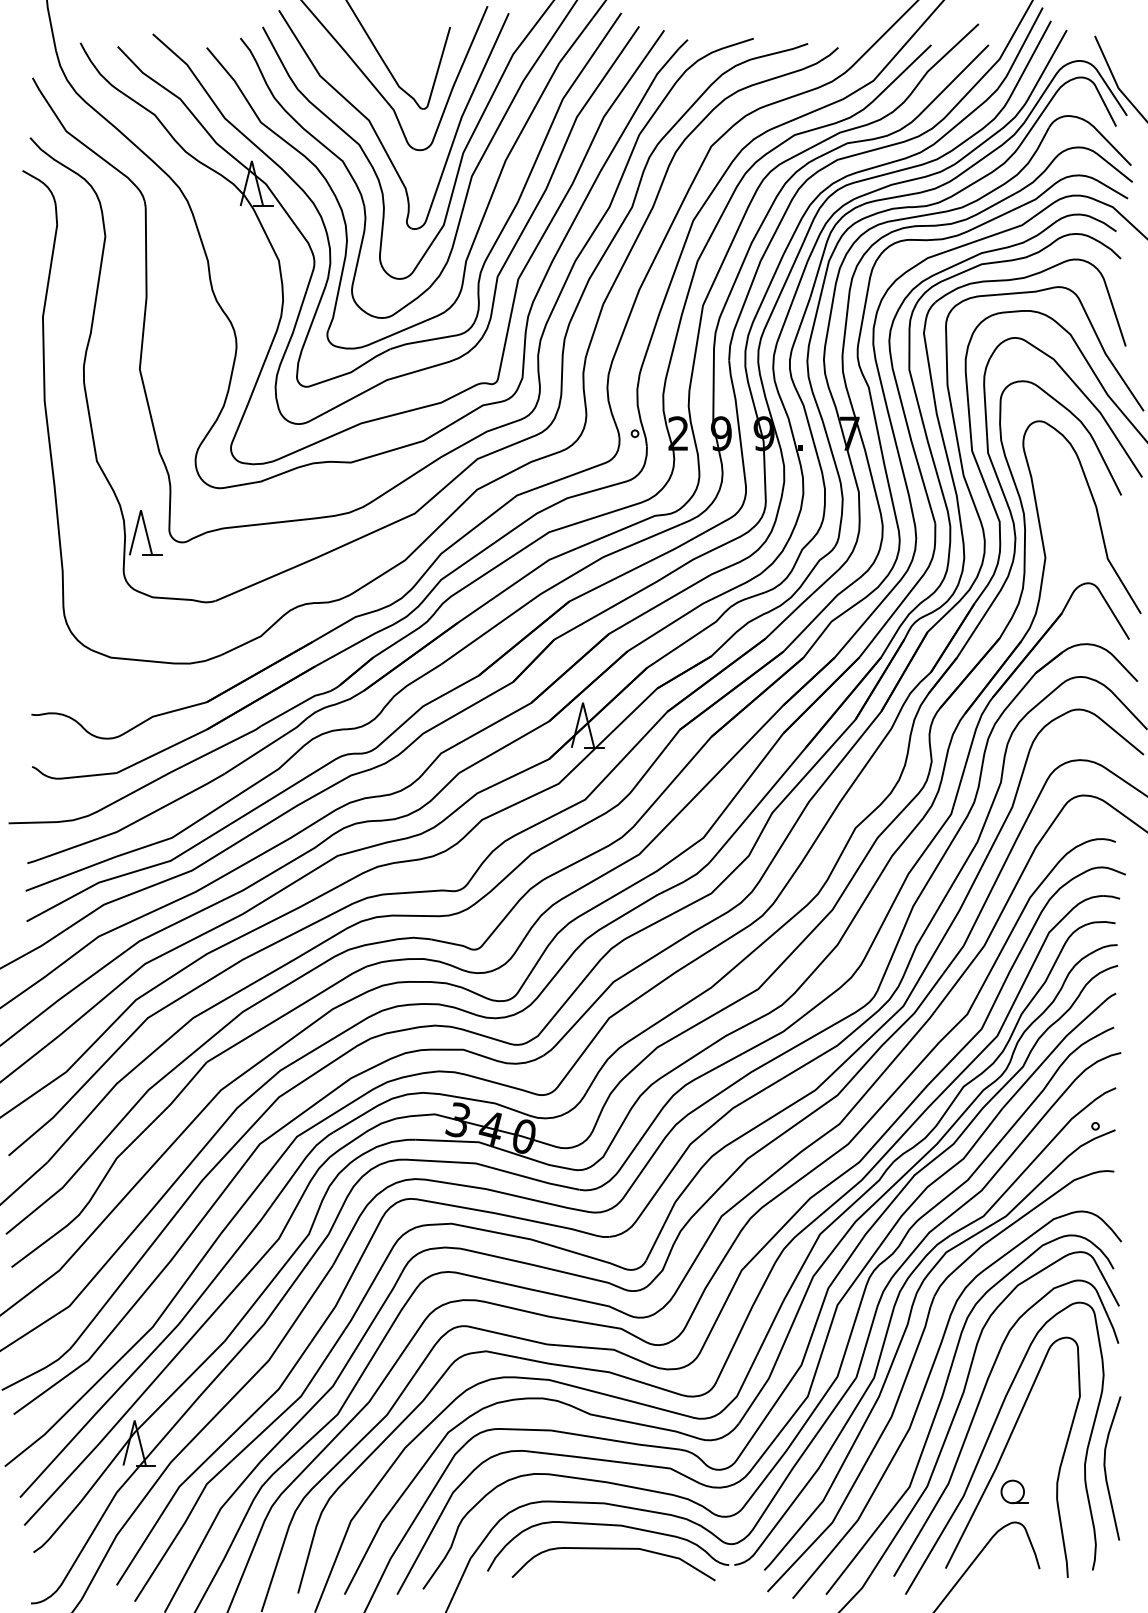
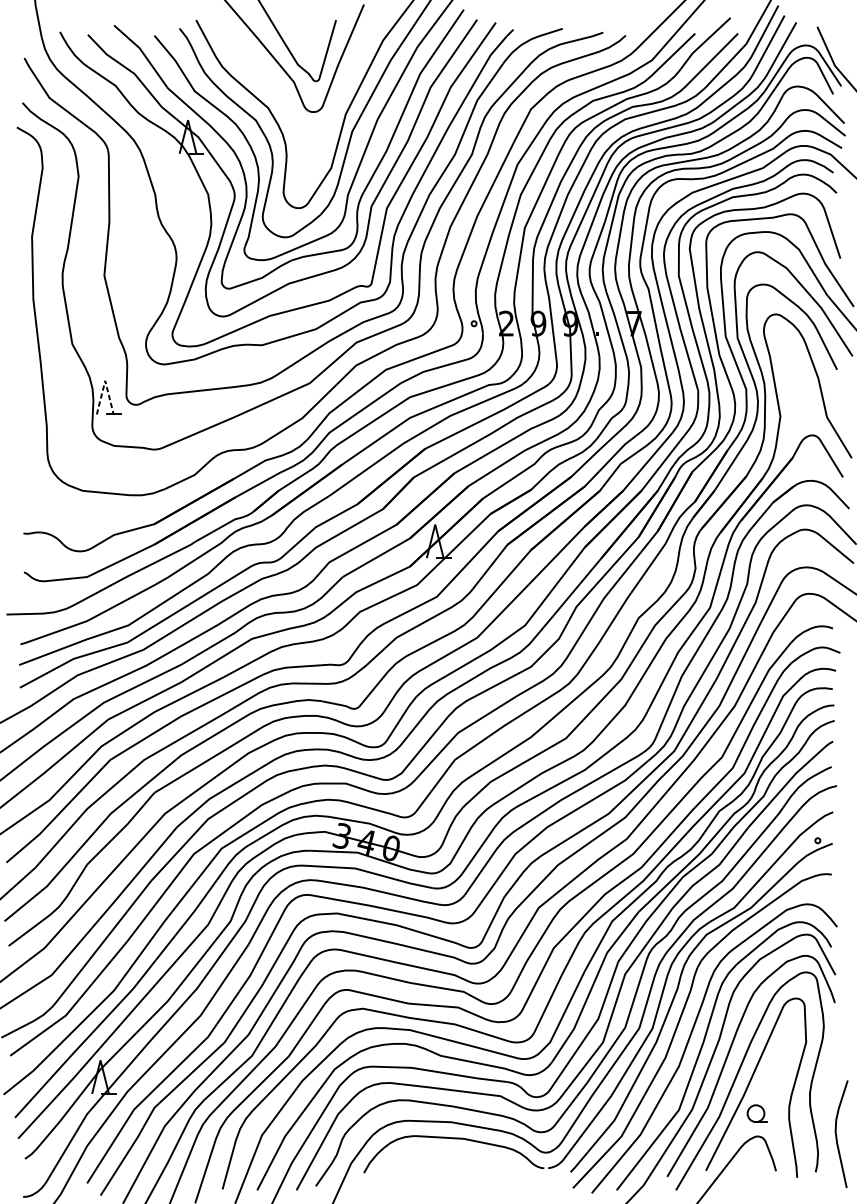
part: (374, 128) -> (279, 95), removed
line: (140, 510) -> (104, 381), solid -> dashed
curve: (1106, 1471) -> (837, 1136), moved
curve: (613, 1549) -> (457, 1156), removed

